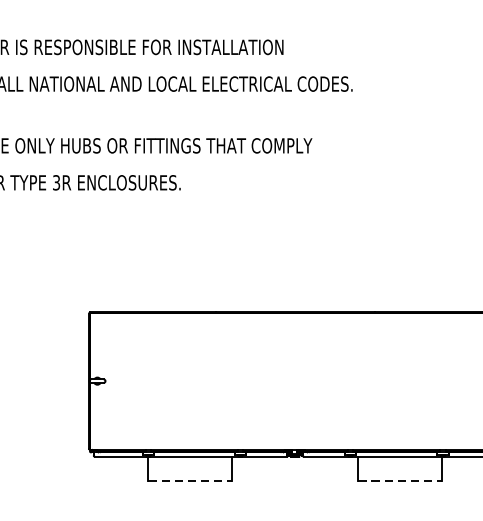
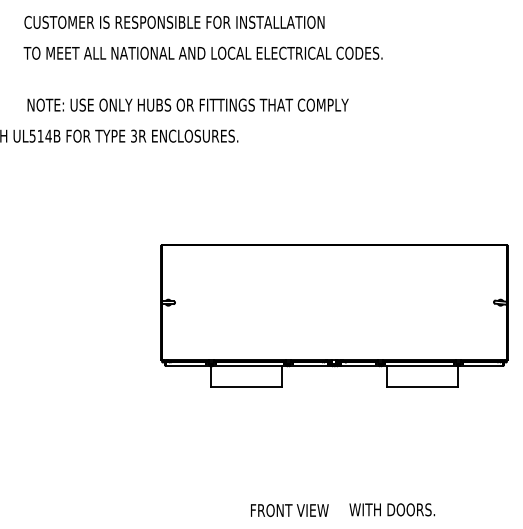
line: (190, 480) -> (246, 386), dashed -> solid
line: (401, 480) -> (423, 386), dashed -> solid

